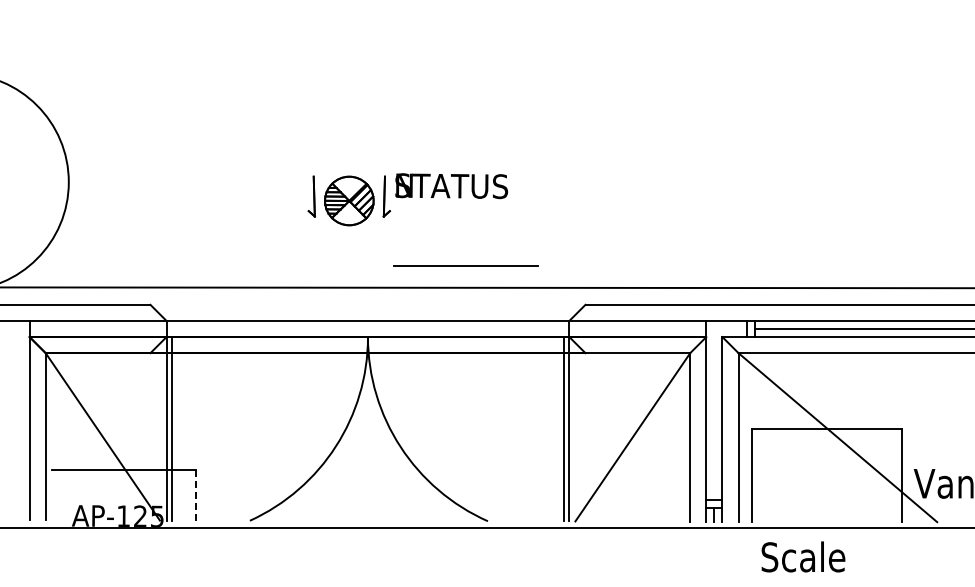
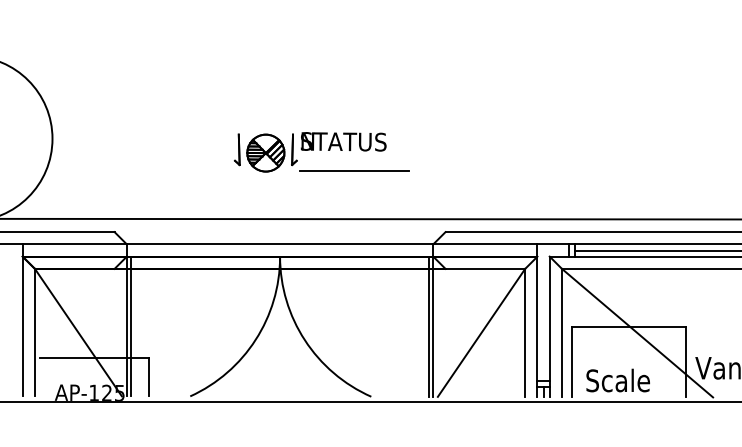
line: (465, 265) -> (354, 171), moved
line: (195, 496) -> (148, 377), dashed -> solid
text: (803, 556) -> (618, 380), moved

